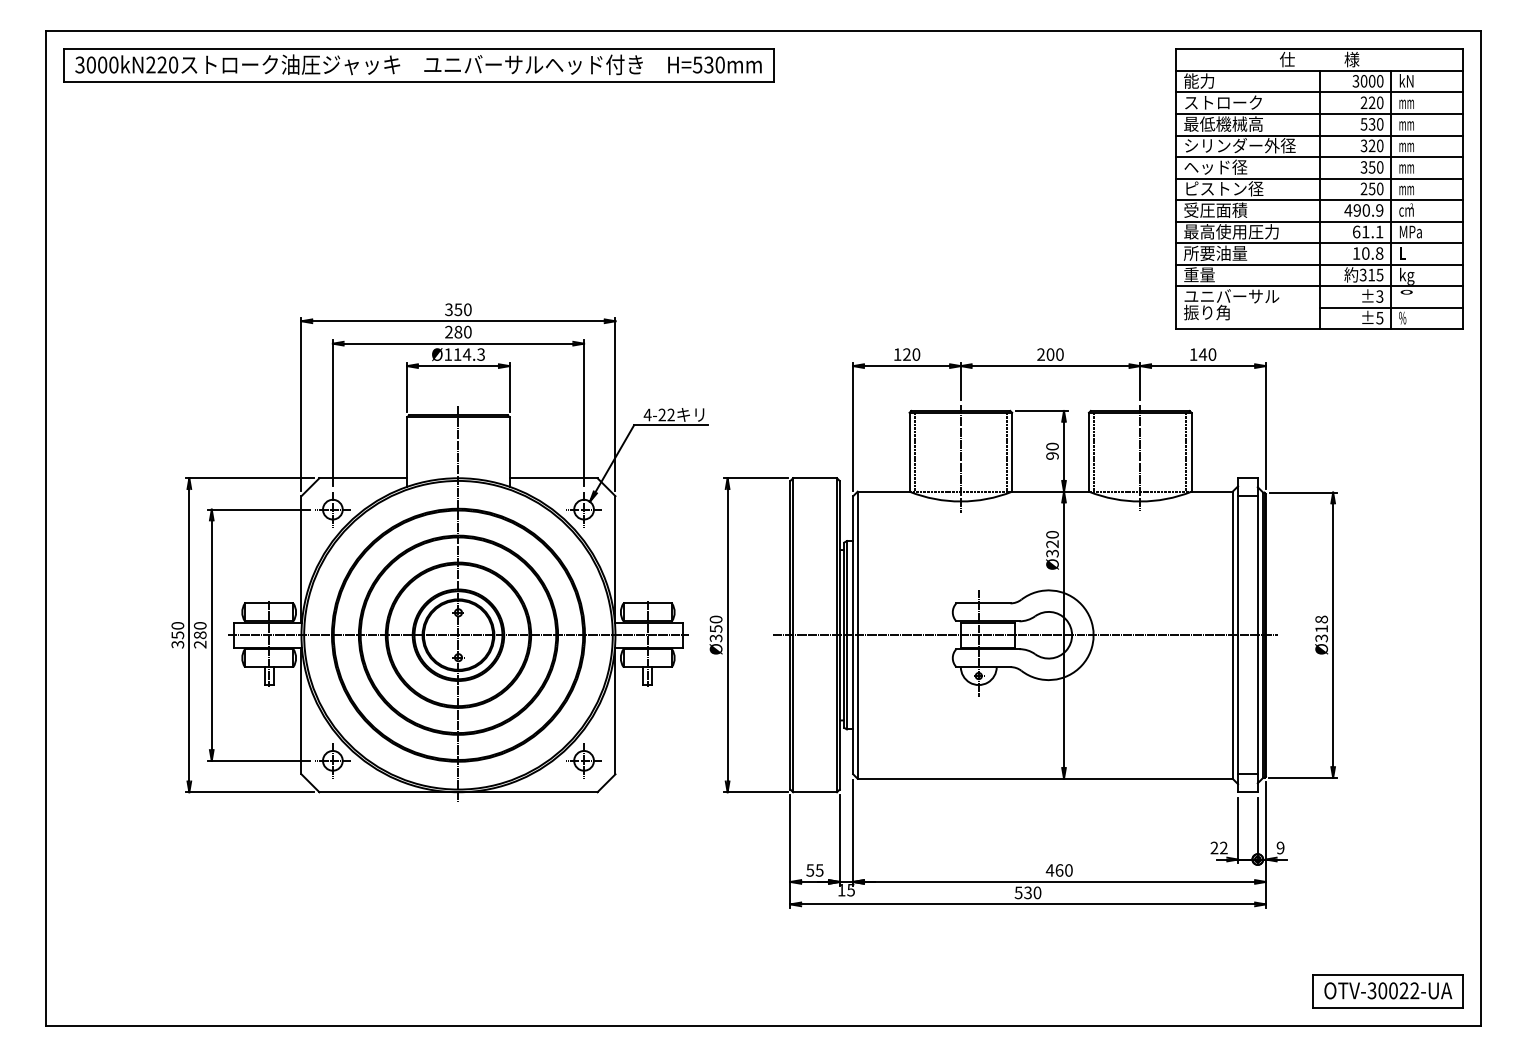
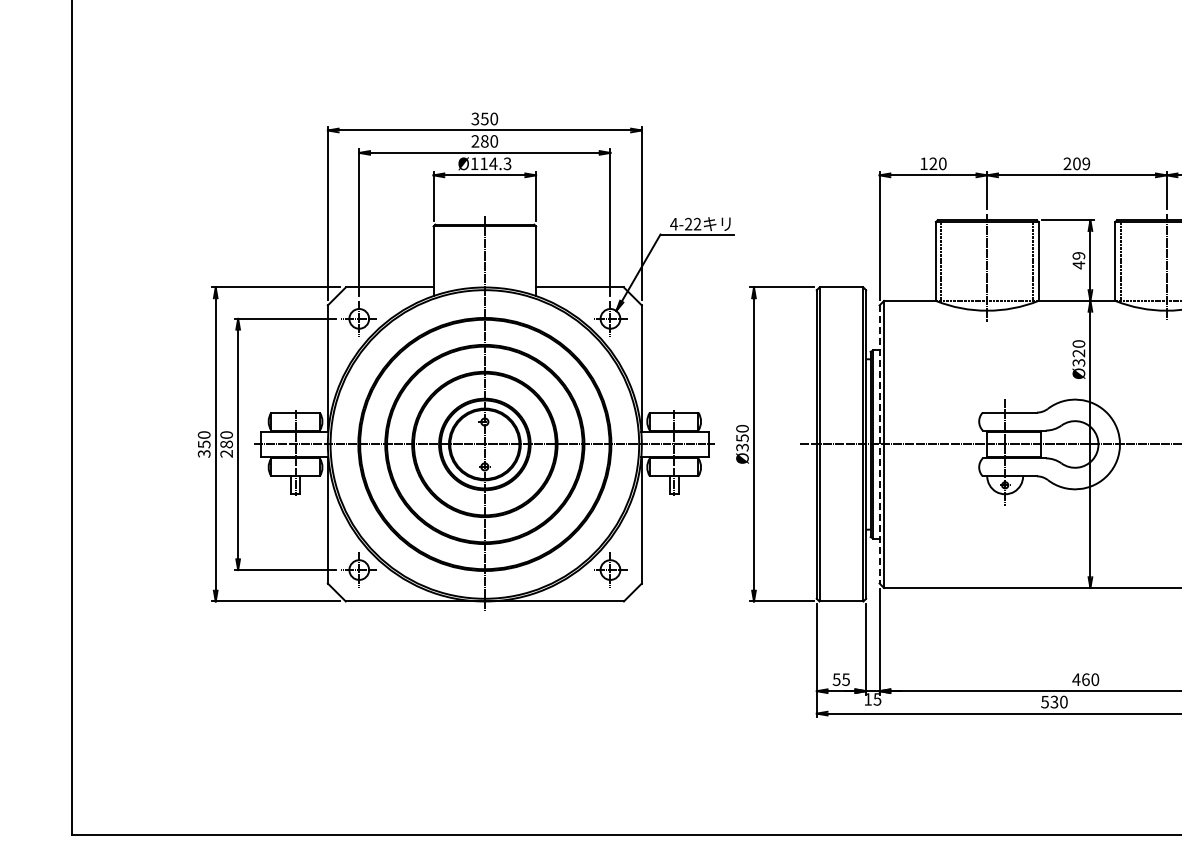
text: (1059, 354) -> (1085, 163), 200 -> 209
text: (1052, 451) -> (1078, 260), 90 -> 49
line: (853, 635) -> (879, 444), solid -> dashed

